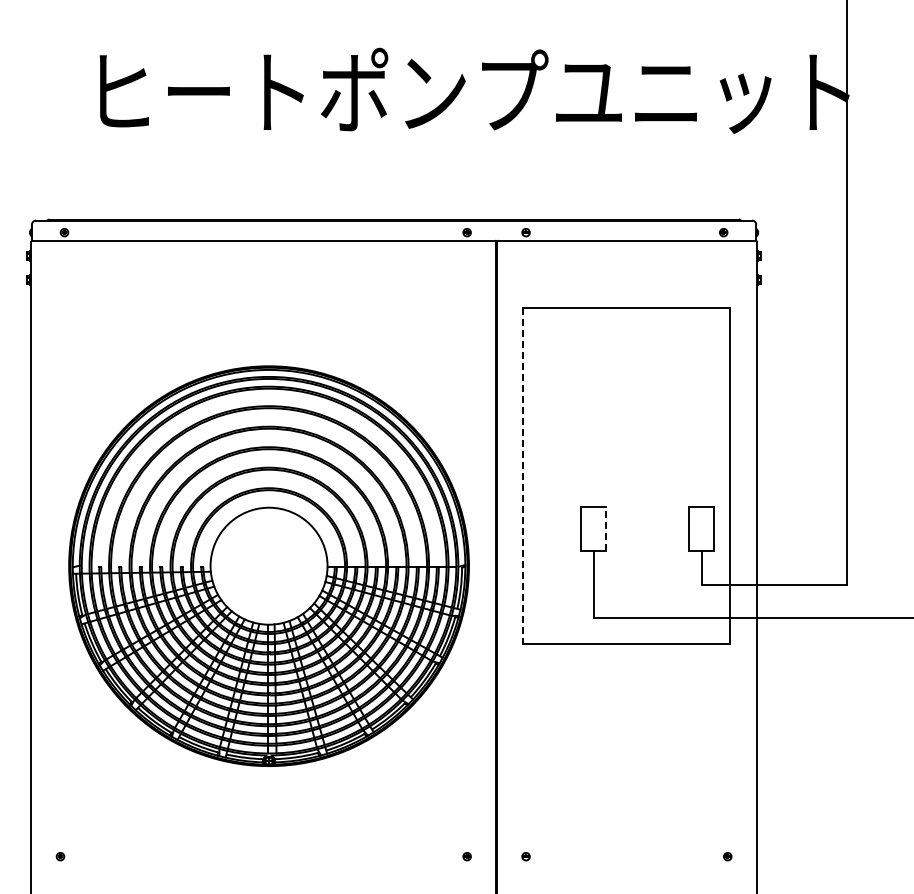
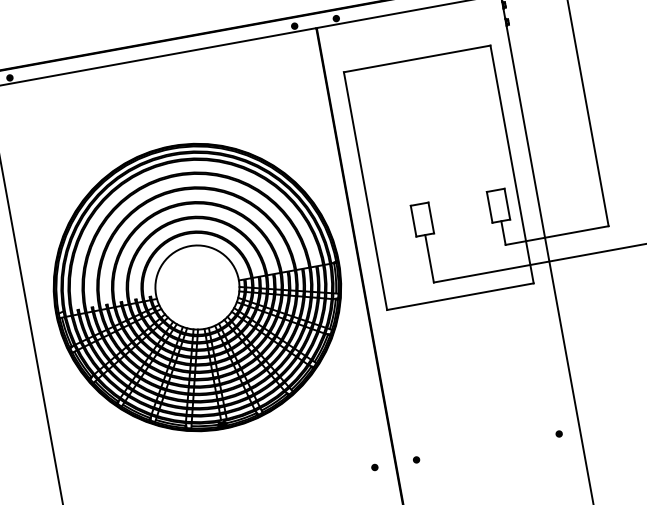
line: (523, 476) -> (365, 191), dashed -> solid
line: (606, 529) -> (431, 218), dashed -> solid

